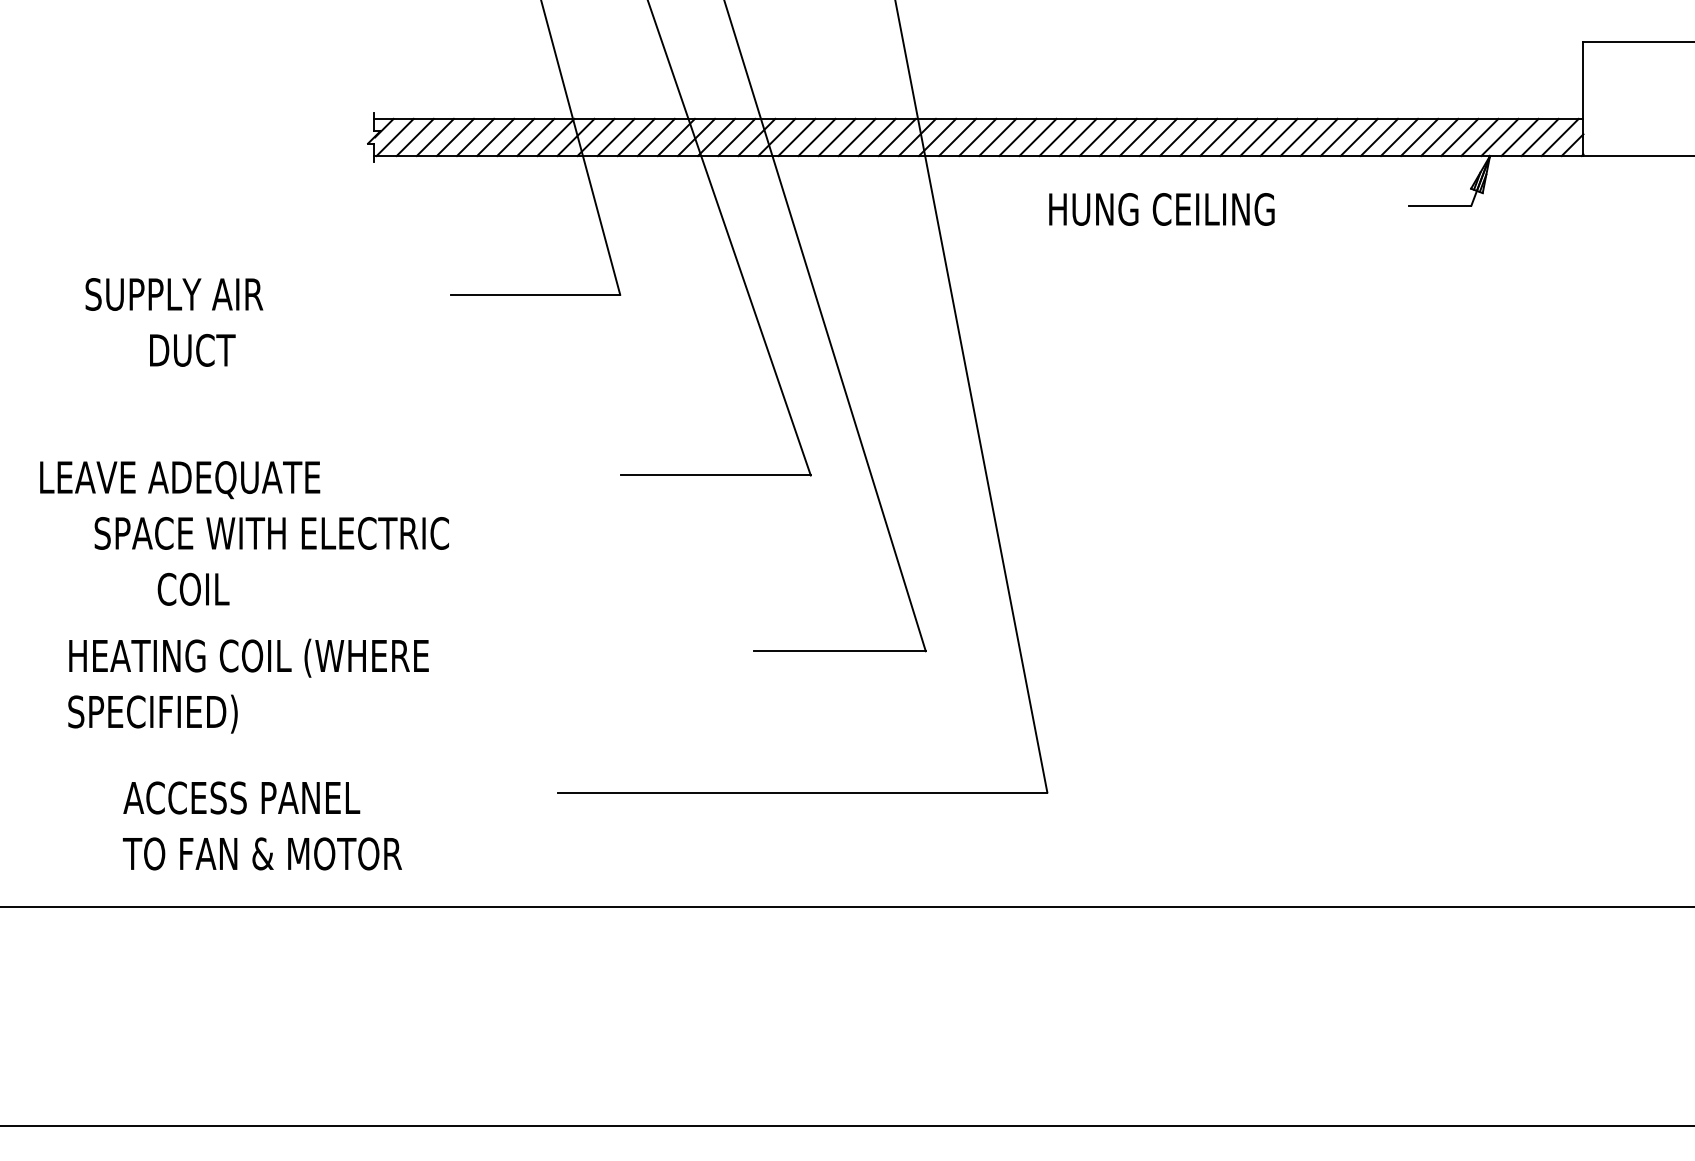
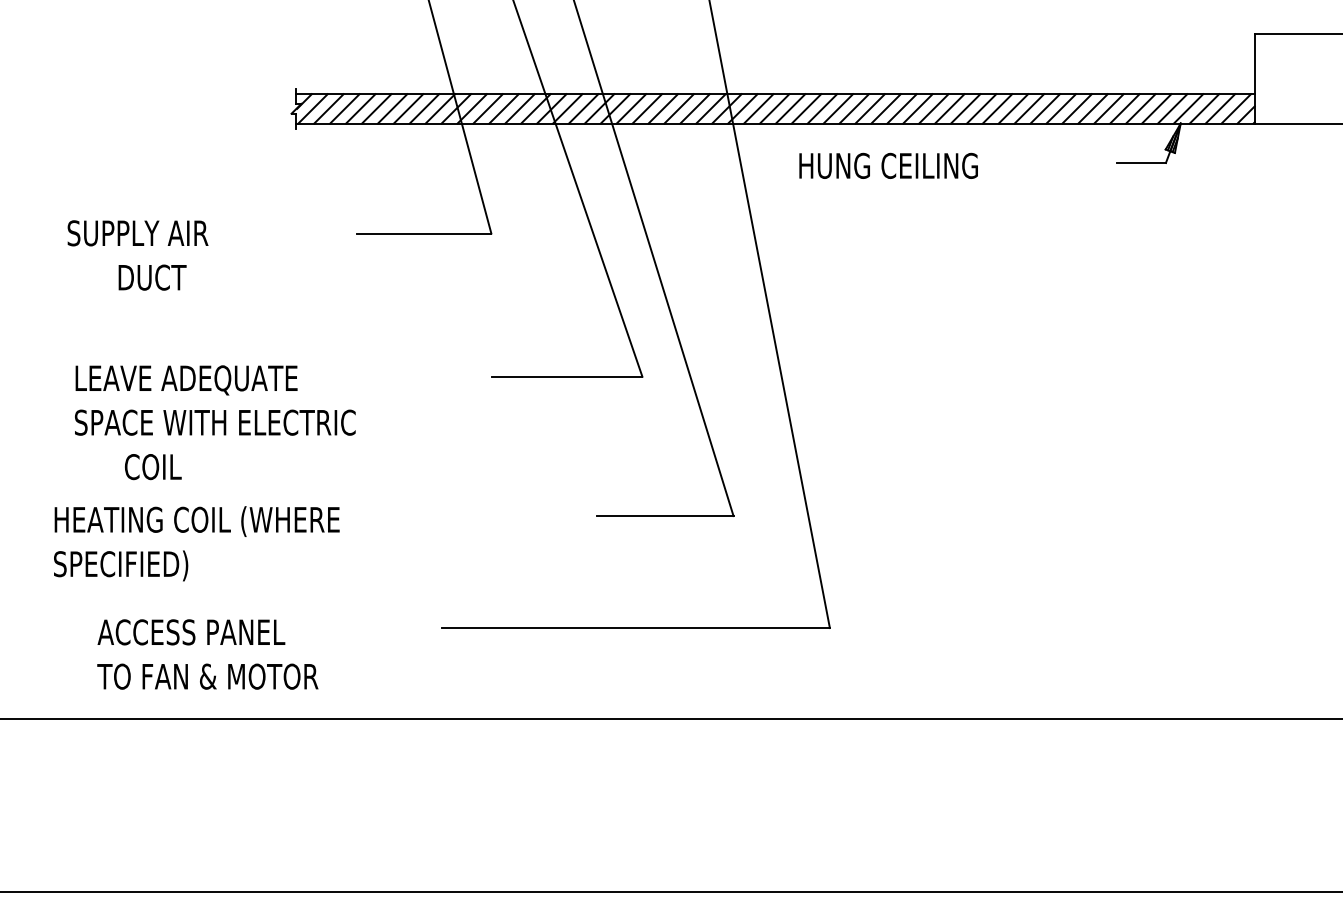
text: (1161, 208) -> (888, 165), moved
text: (180, 480) -> (186, 380), moved

